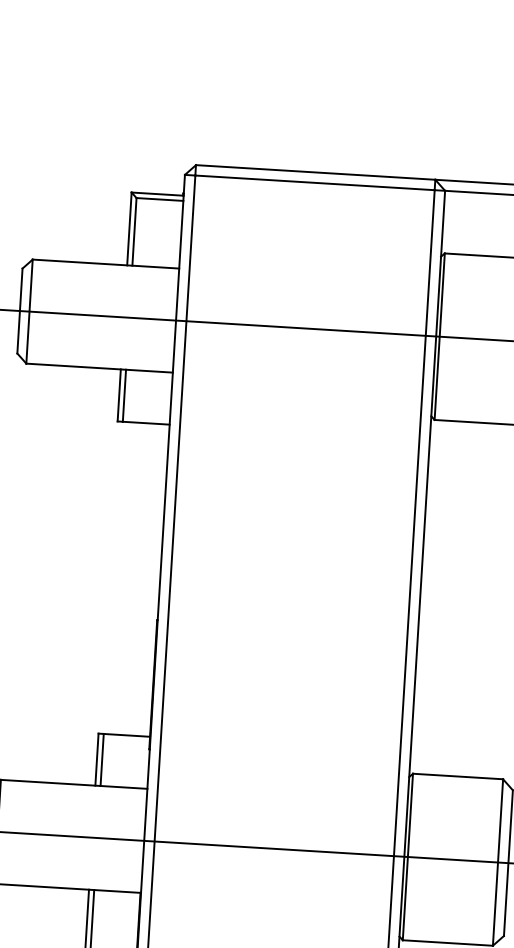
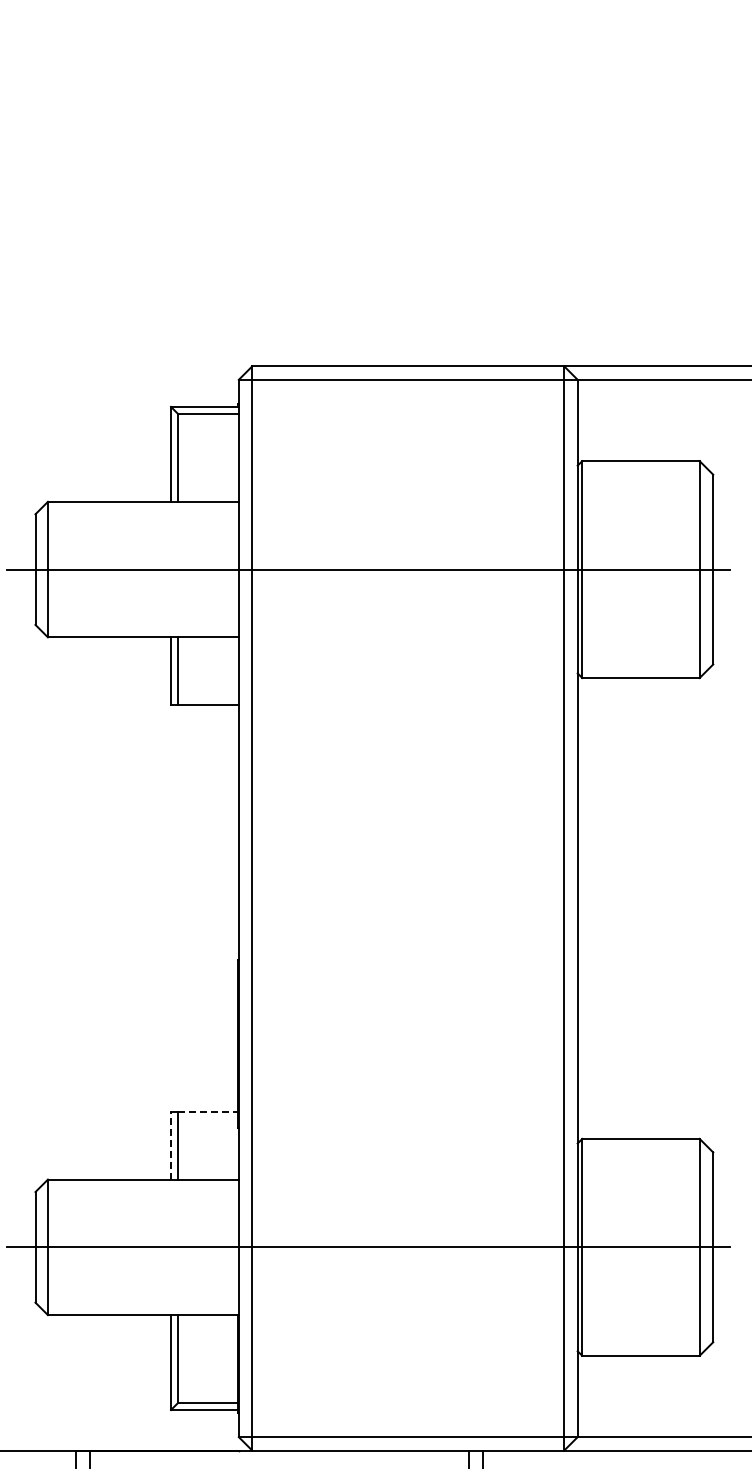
line: (127, 735) -> (208, 1111), solid -> dashed
line: (97, 759) -> (171, 1145), solid -> dashed

